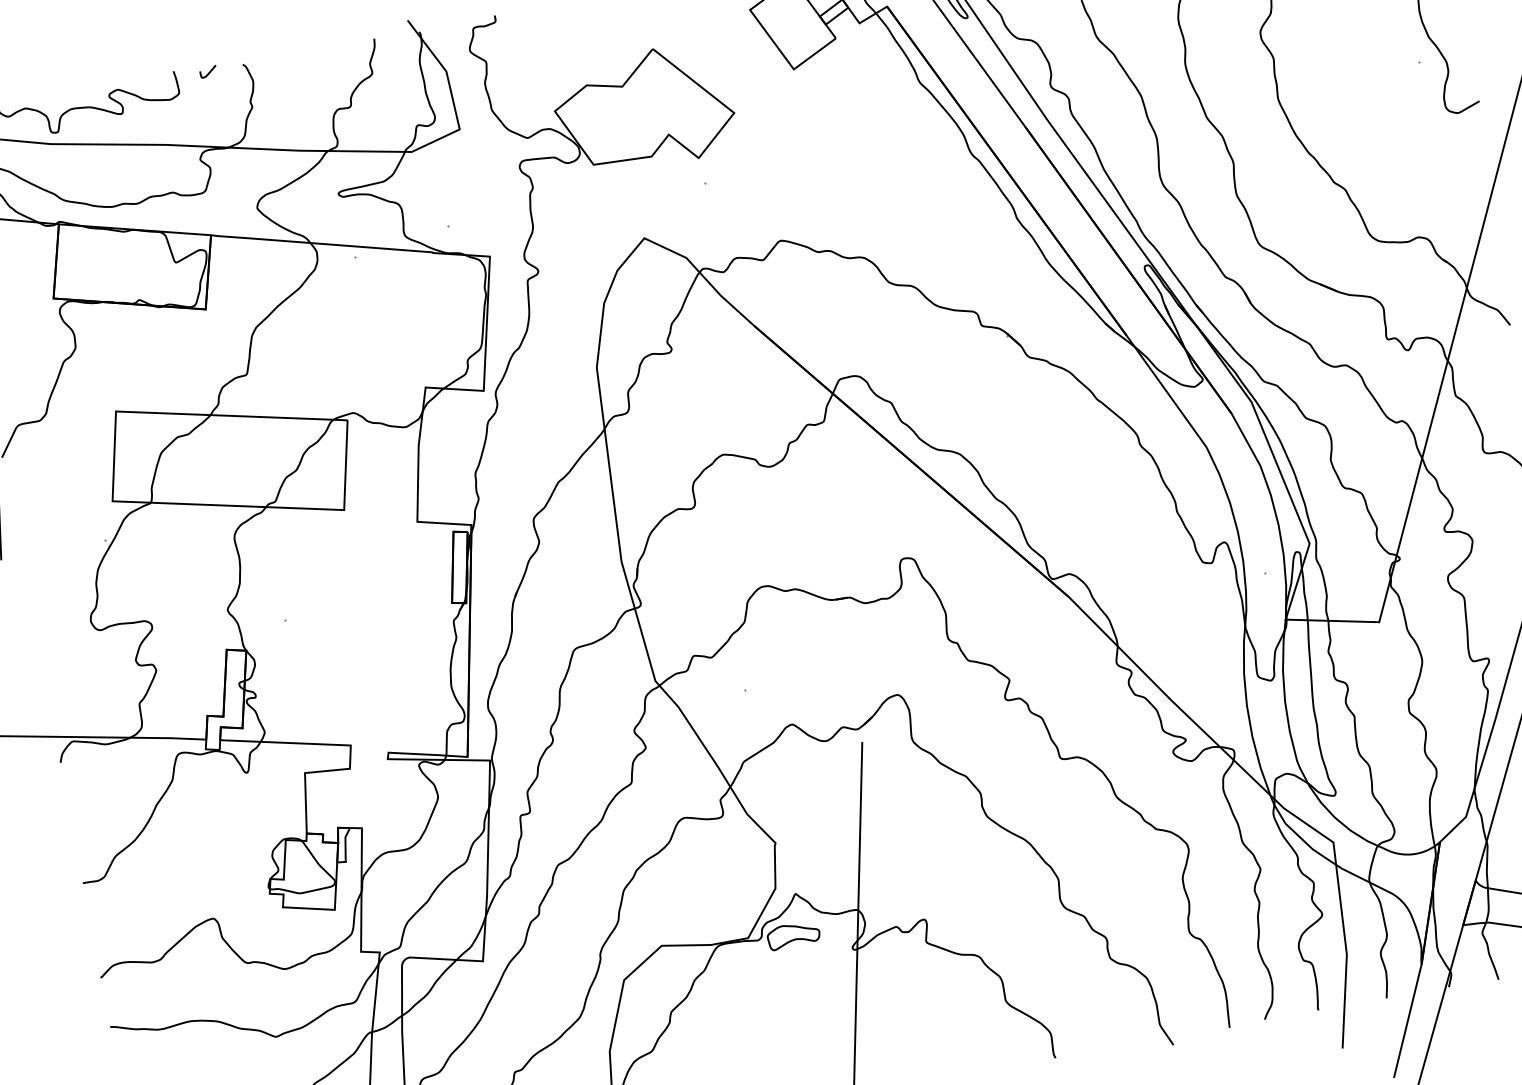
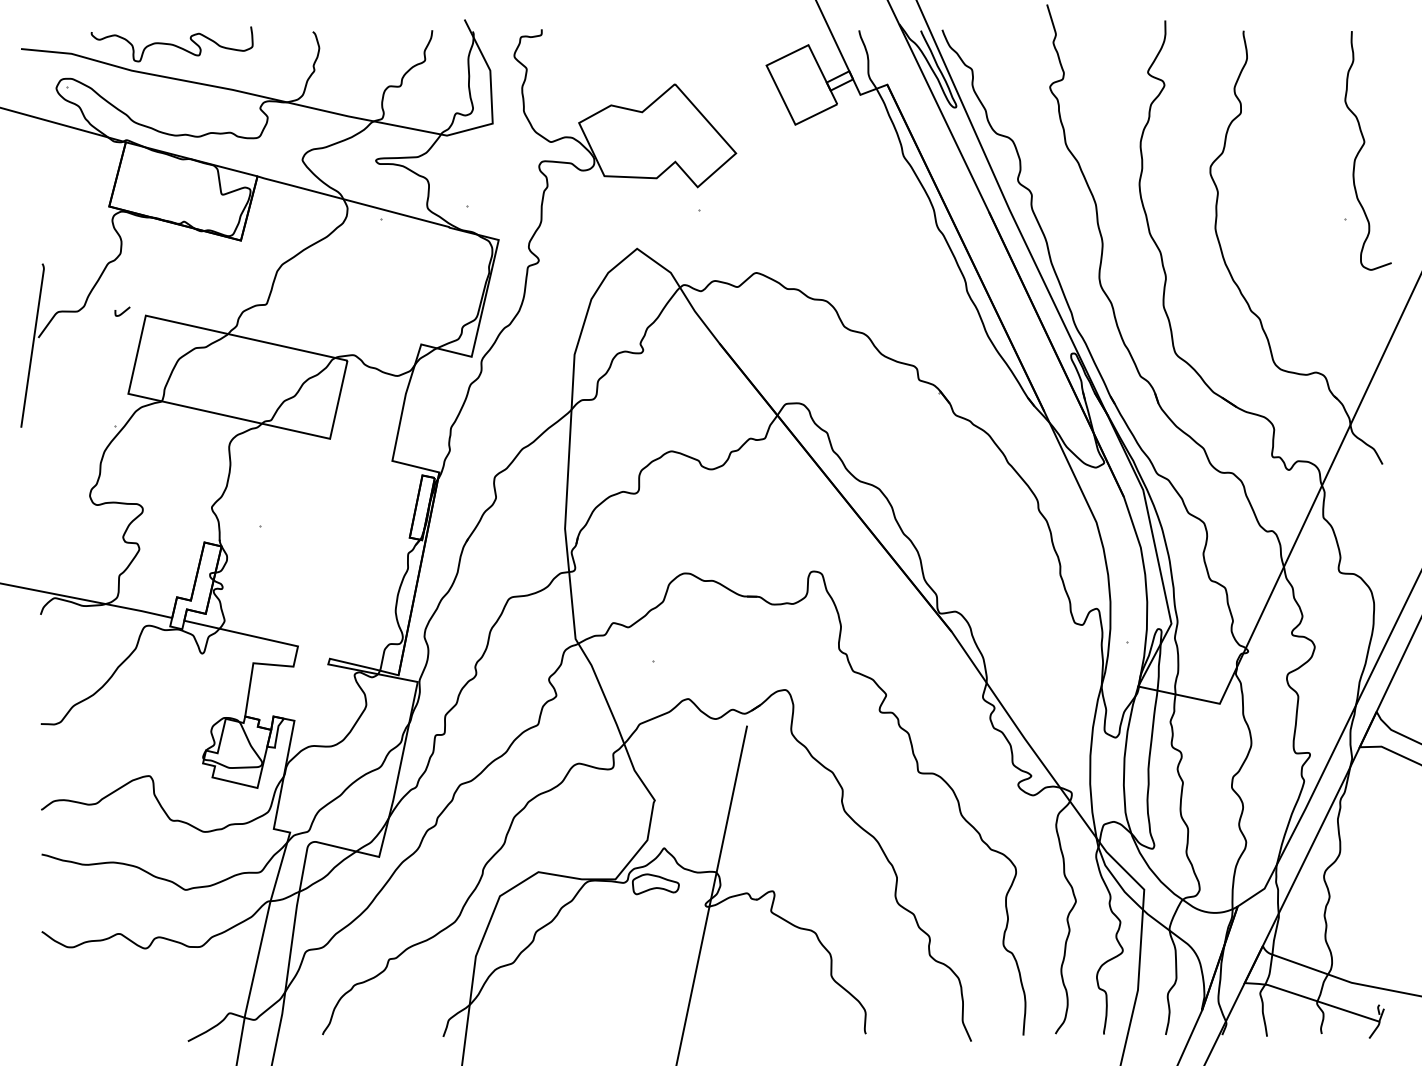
curve: (209, 71) -> (123, 311), moved

